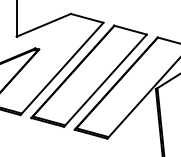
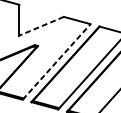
line: (43, 25) -> (41, 26), solid -> dashed
line: (62, 68) -> (57, 61), solid -> dashed

